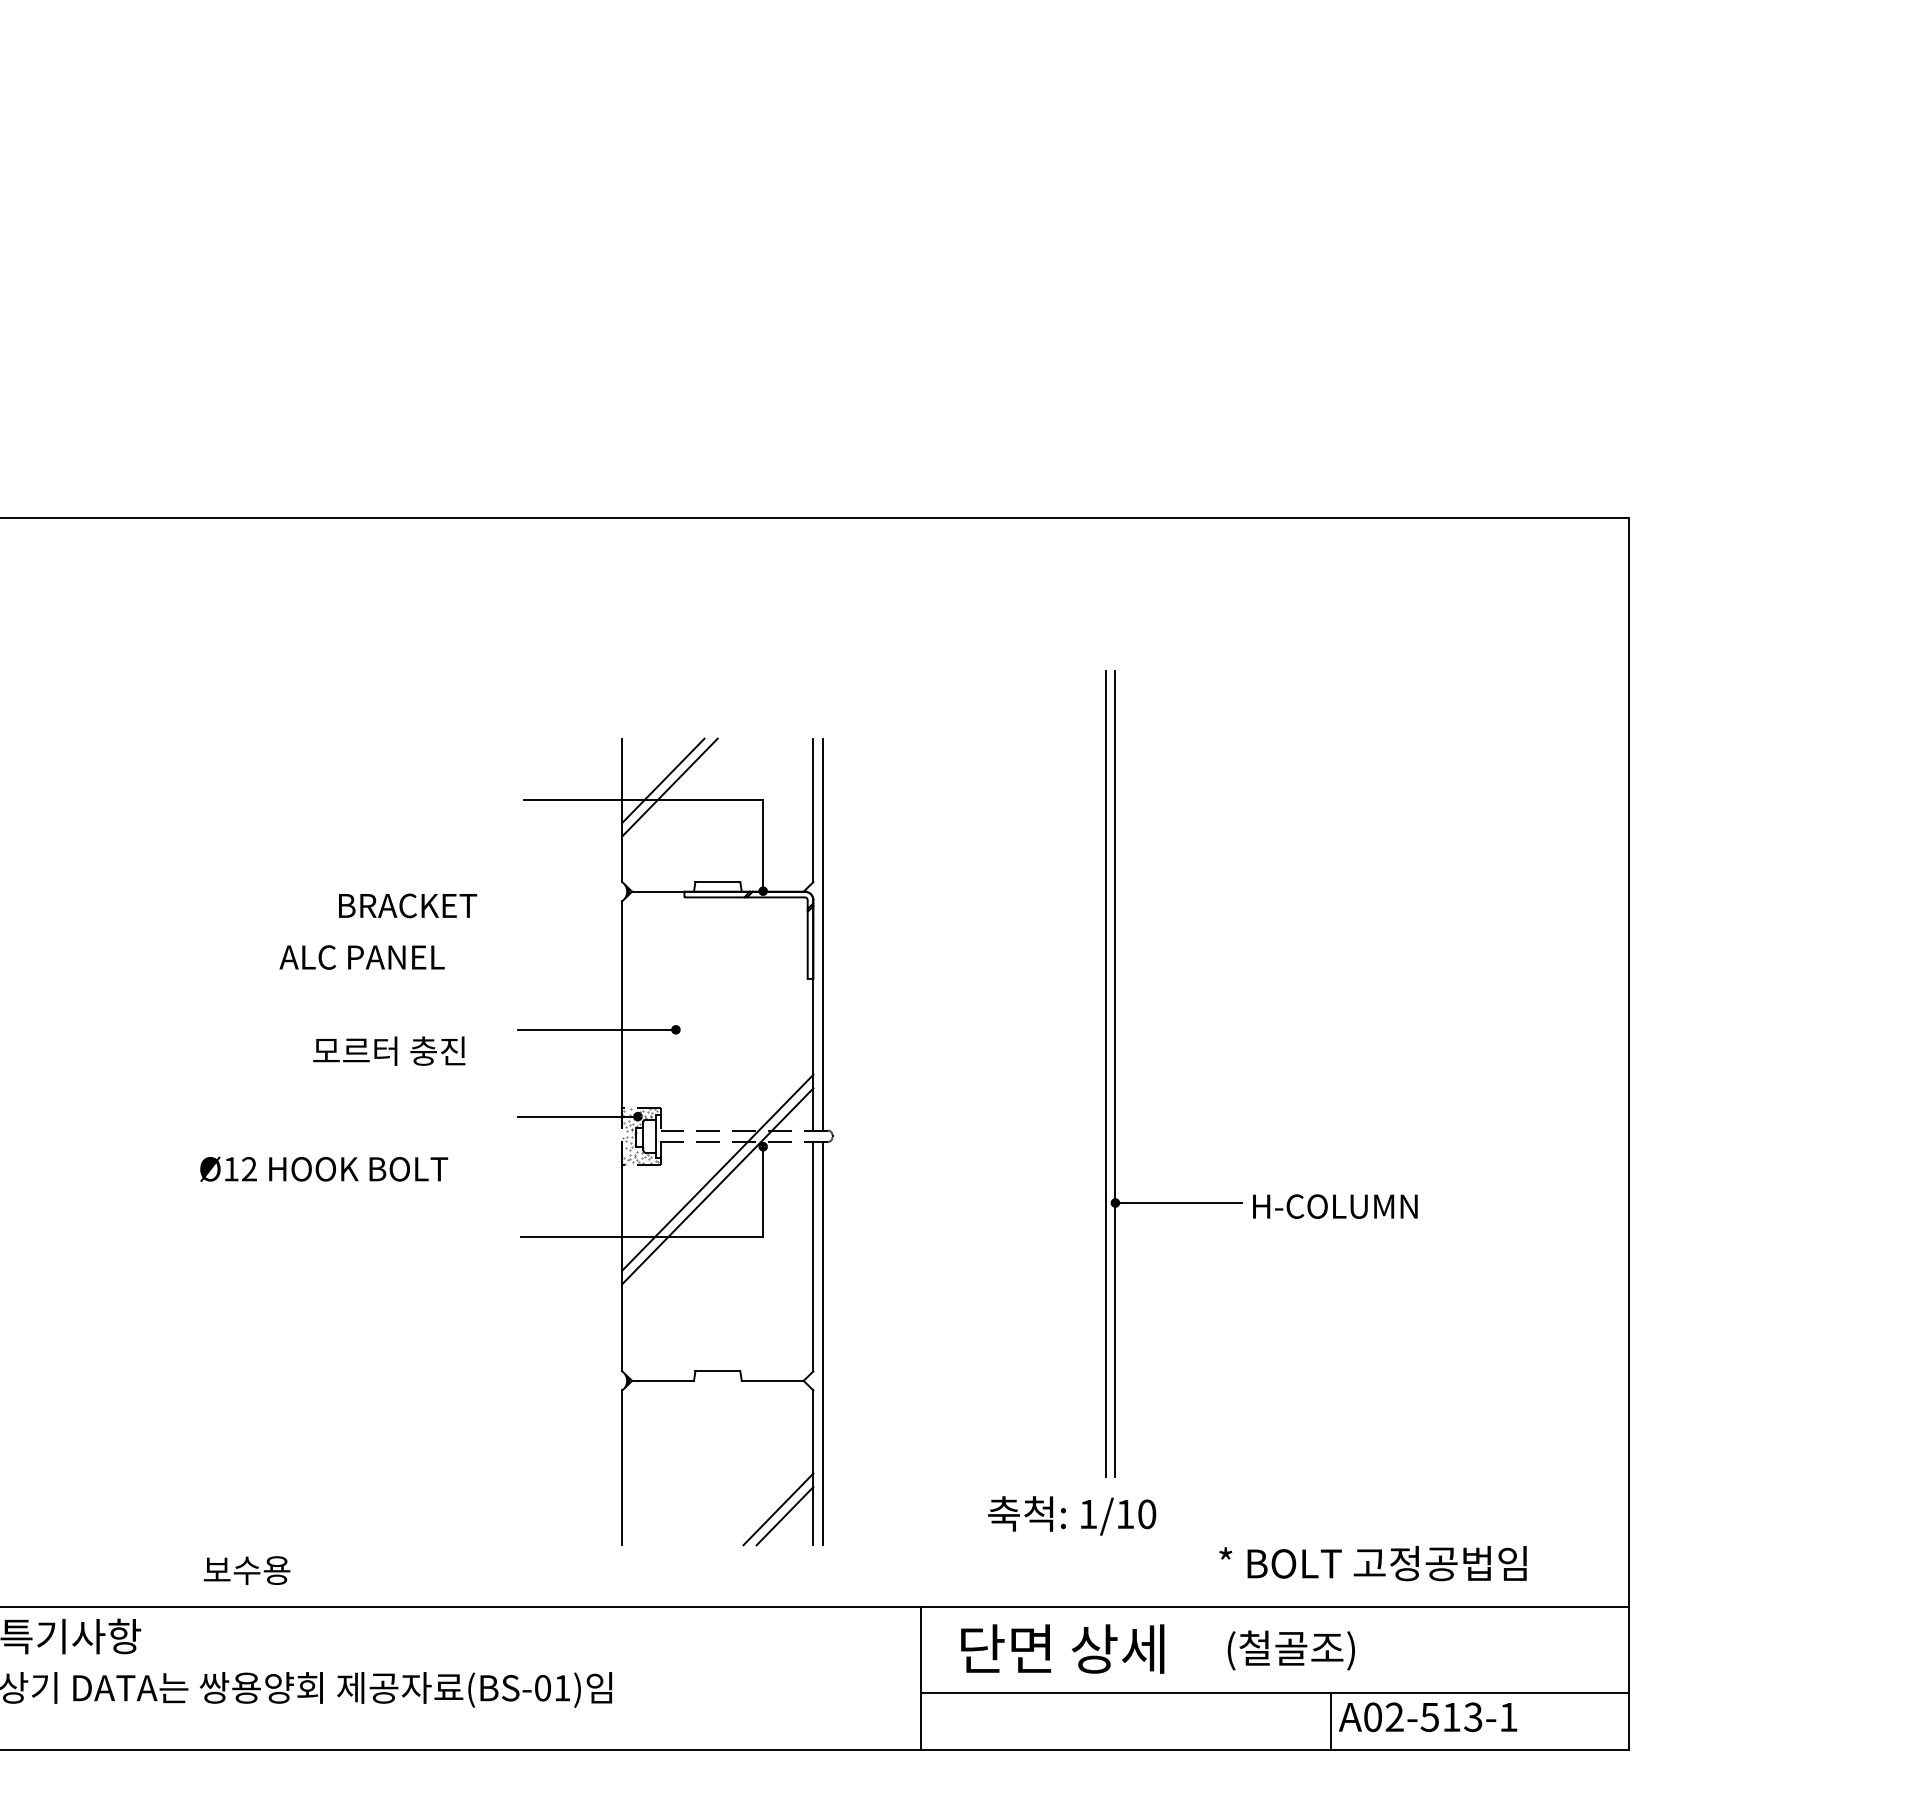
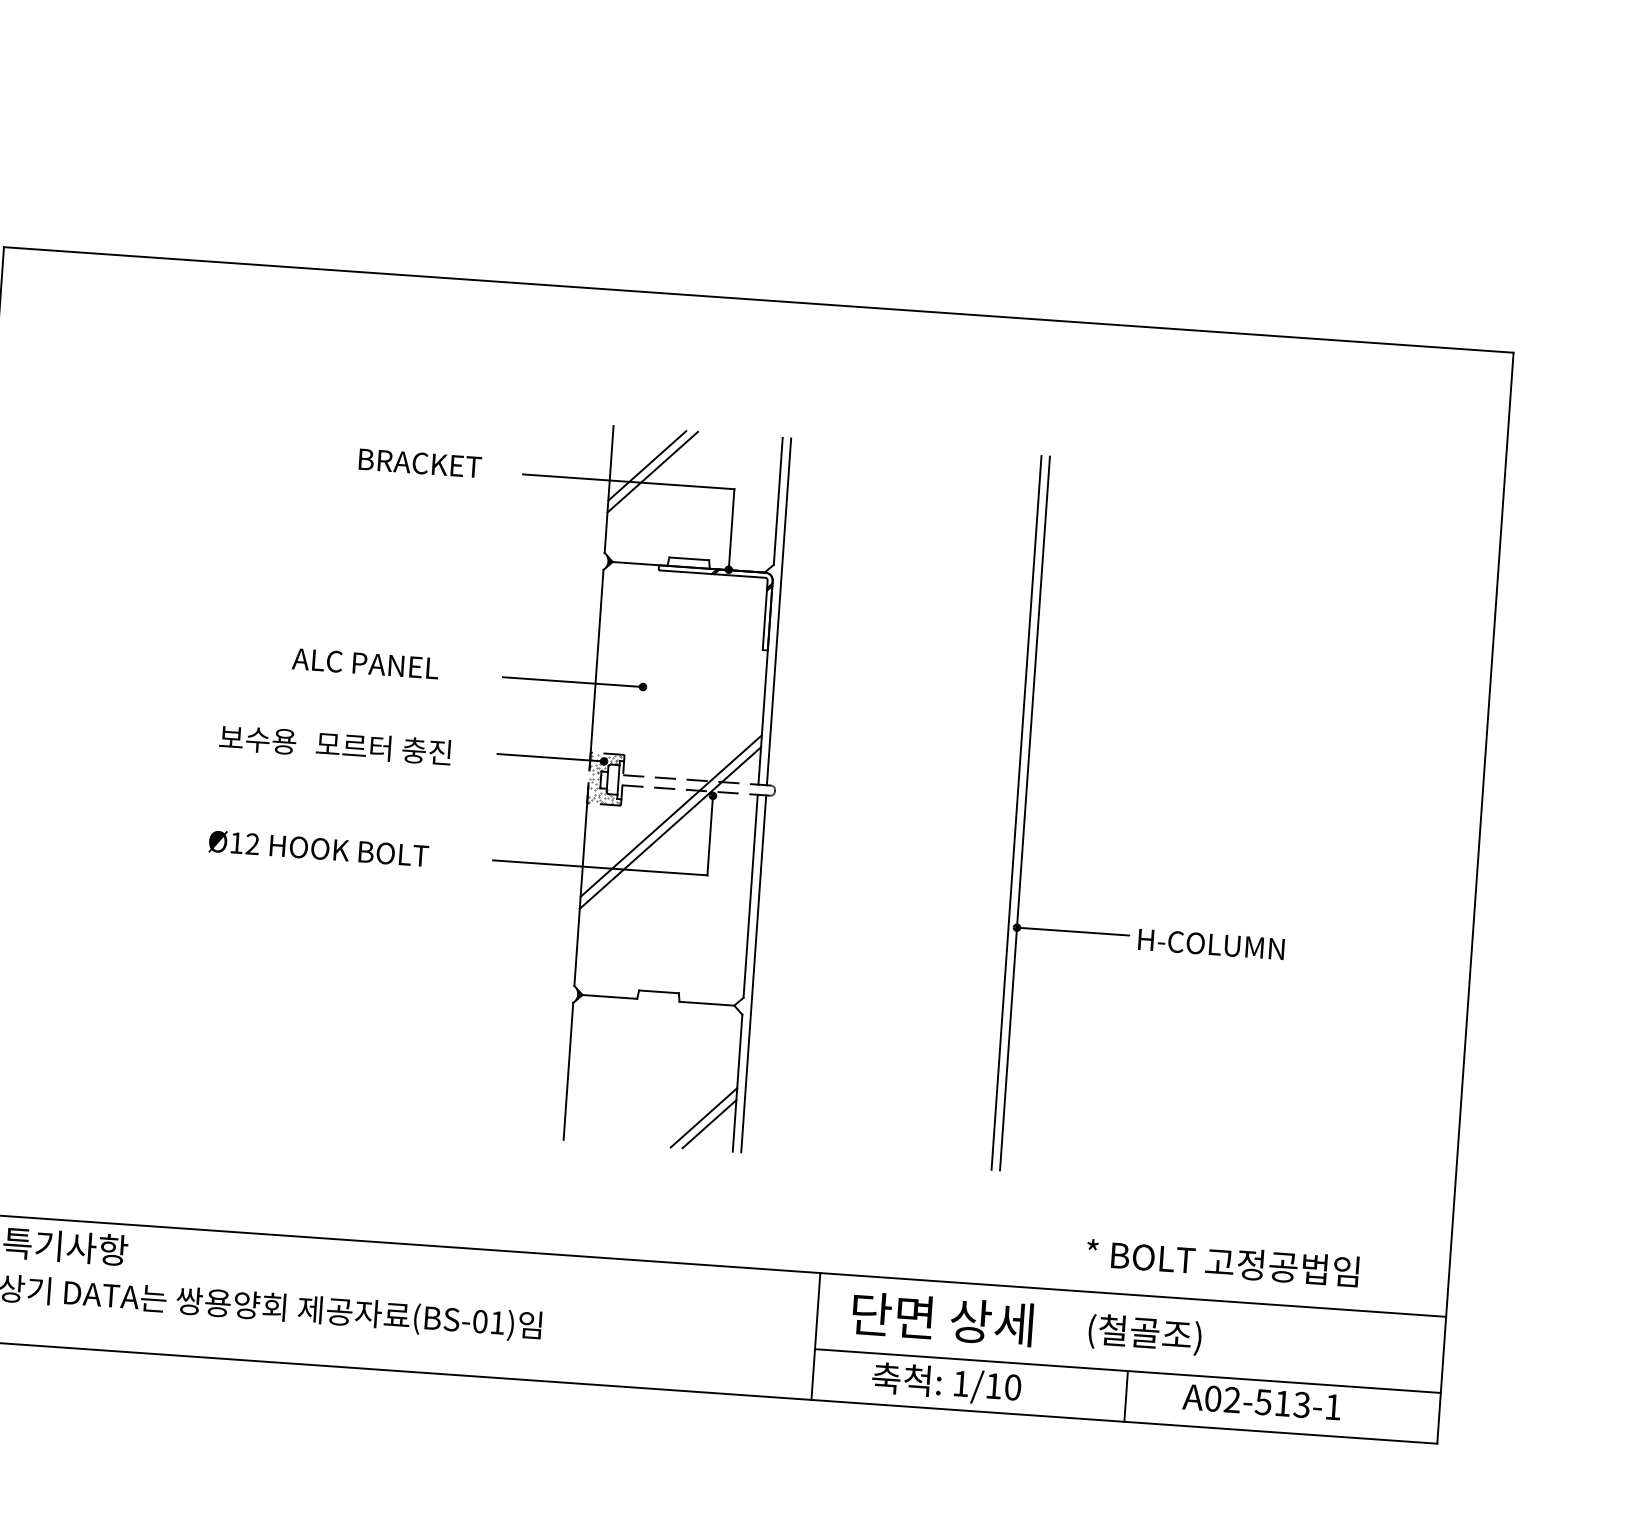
text: (408, 905) -> (420, 463), moved
part: (675, 1141) -> (635, 785), moved
text: (1072, 1515) -> (946, 1383), moved
text: (246, 1570) -> (257, 739), moved
line: (1330, 1721) -> (1125, 1396), moved

